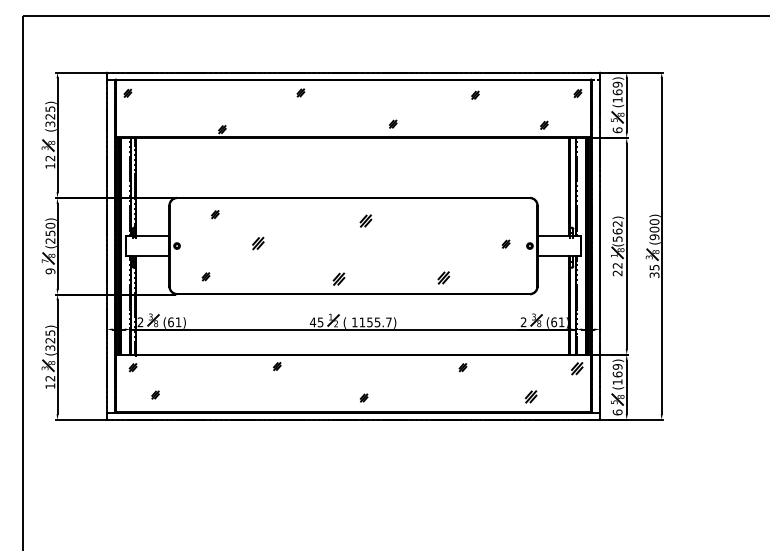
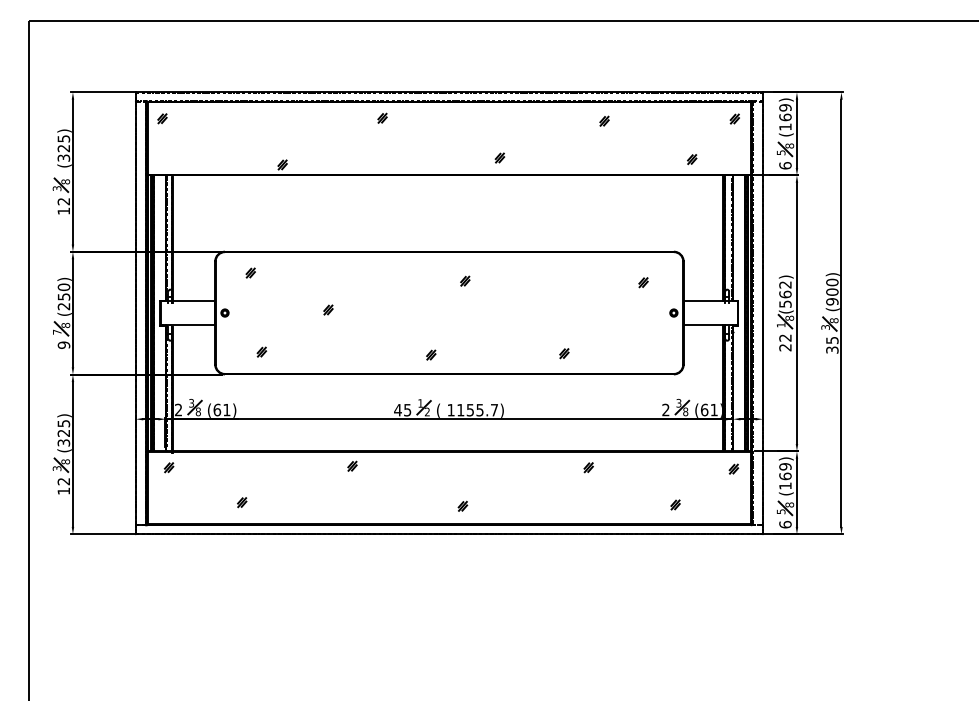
part: (215, 214) -> (250, 272), moved
part: (365, 220) -> (464, 280), size x0.62
part: (258, 243) -> (328, 309), size x0.62
part: (505, 243) -> (642, 281), moved
part: (443, 277) -> (563, 353), size x0.62
part: (339, 278) -> (431, 354), size x0.62
part: (576, 368) -> (733, 468), size x0.62
part: (155, 394) -> (242, 501), moved
part: (531, 396) -> (675, 504), size x0.62

